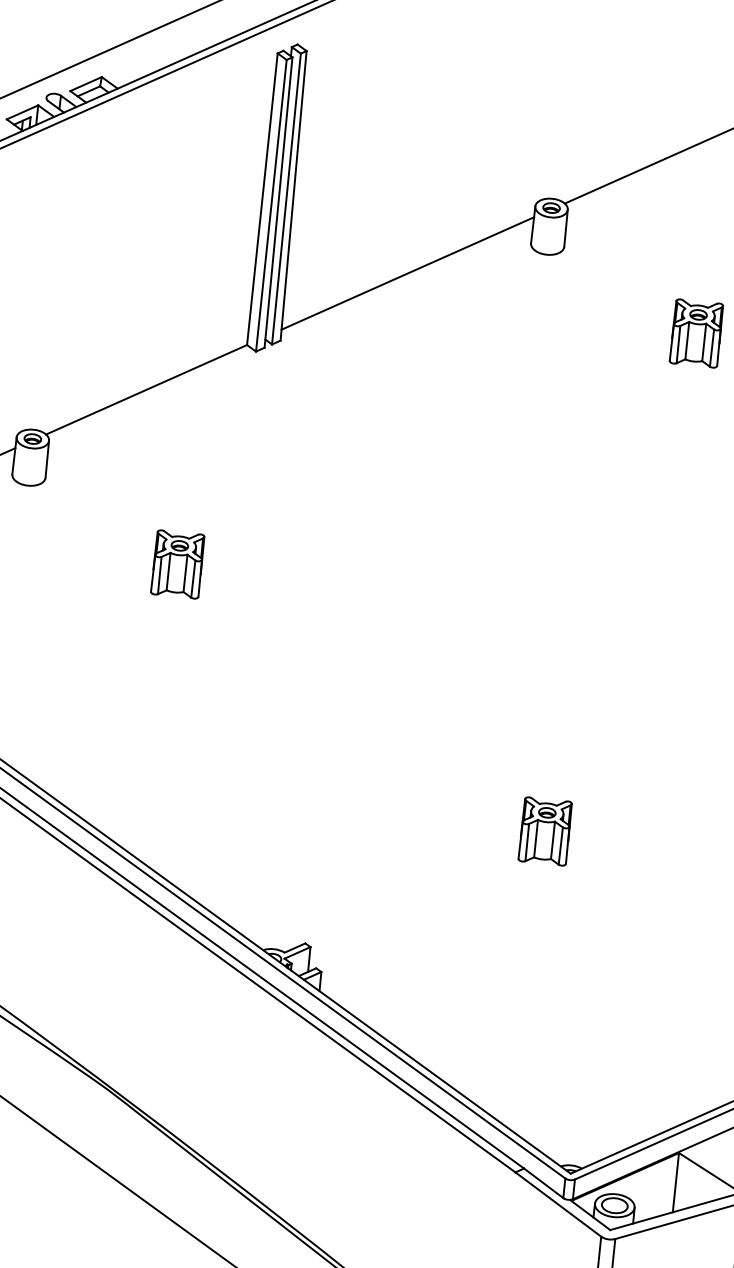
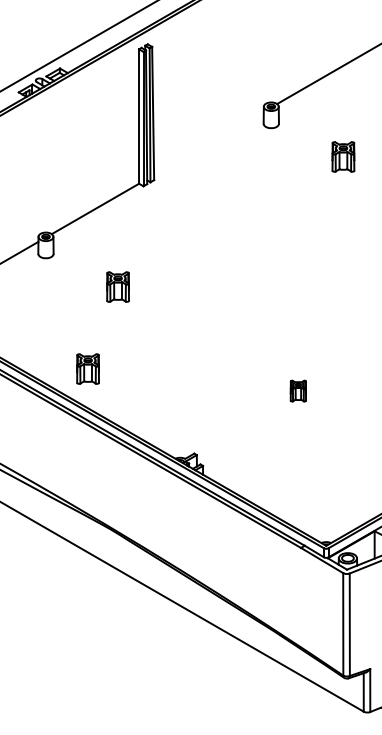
line: (406, 273) -> (208, 143), removed
part: (92, 734) -> (87, 368), added
part: (545, 830) -> (298, 390), size x0.7

